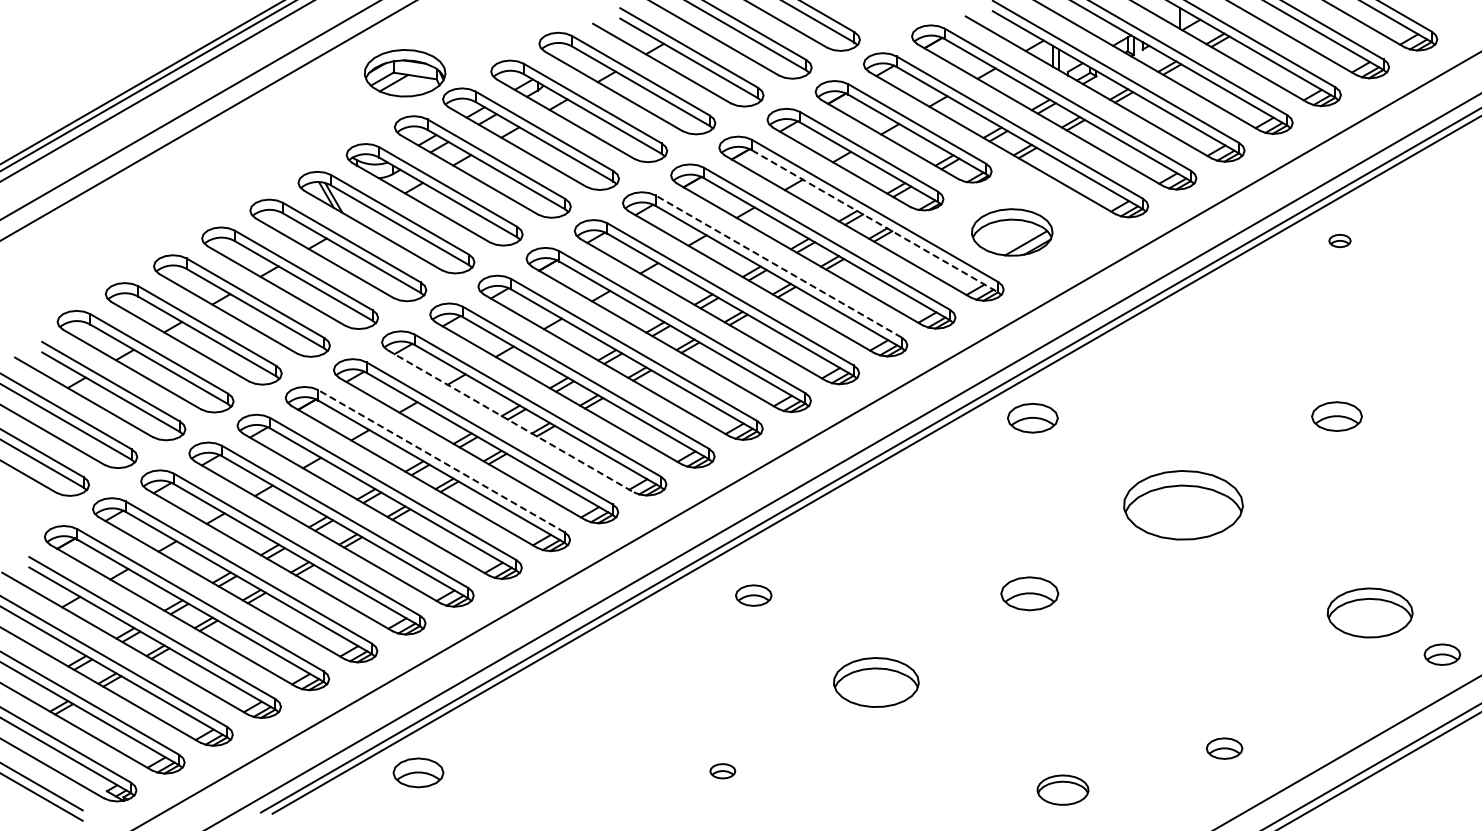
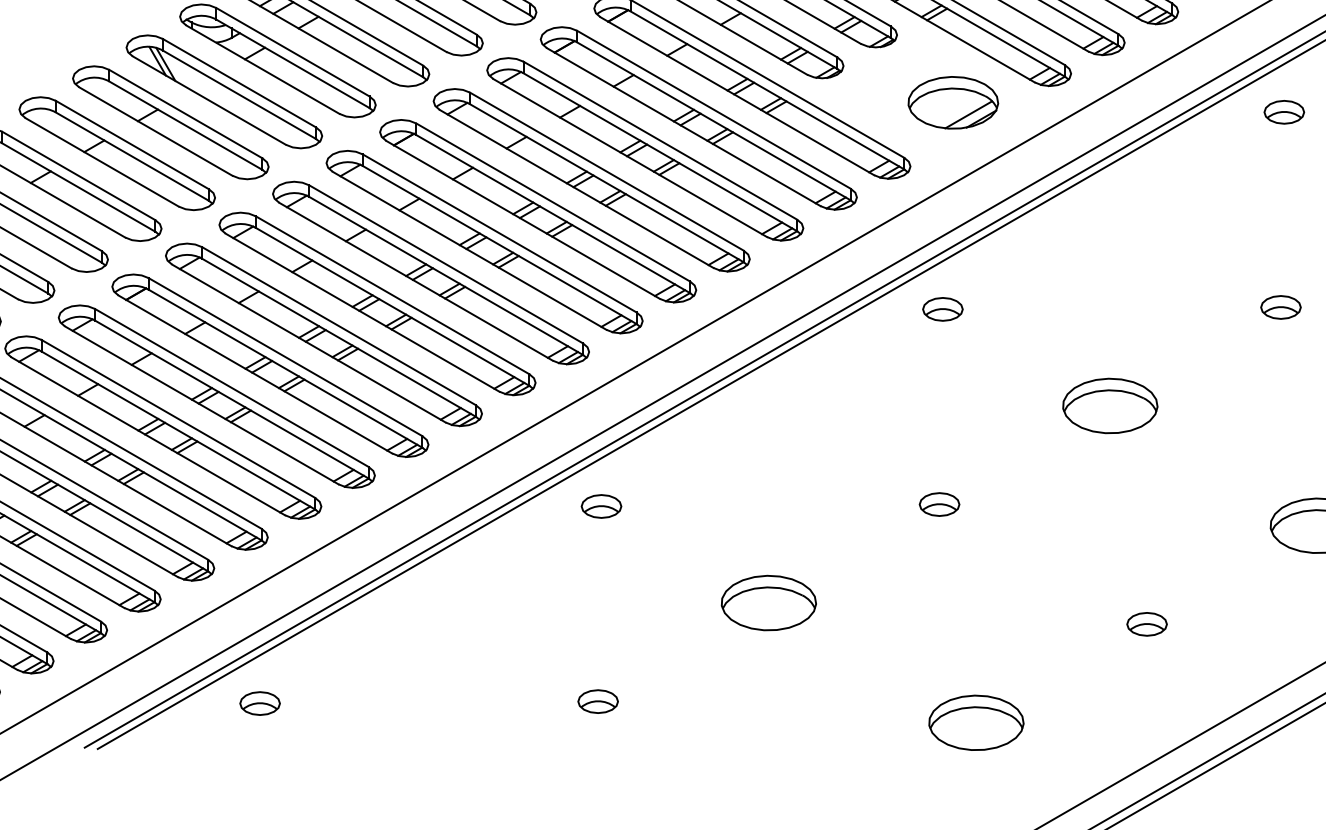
line: (875, 221) -> (767, 90), dashed -> solid
part: (1012, 232) -> (953, 102), moved
part: (1339, 240) -> (1283, 111), size x1.67
line: (778, 266) -> (660, 140), dashed -> solid
part: (1336, 416) -> (1280, 307), size x0.71
part: (1032, 418) -> (942, 309), size x0.71
line: (511, 421) -> (363, 312), dashed -> solid
line: (441, 460) -> (285, 356), dashed -> solid
part: (1183, 504) -> (1110, 405), size x0.71
part: (1029, 593) -> (939, 504), size x0.62
part: (753, 595) -> (601, 506), moved
part: (1224, 748) -> (1147, 624), moved
part: (722, 771) -> (597, 701), size x1.43
part: (418, 772) -> (259, 703), size x0.71
part: (1062, 789) -> (975, 722), size x1.67

